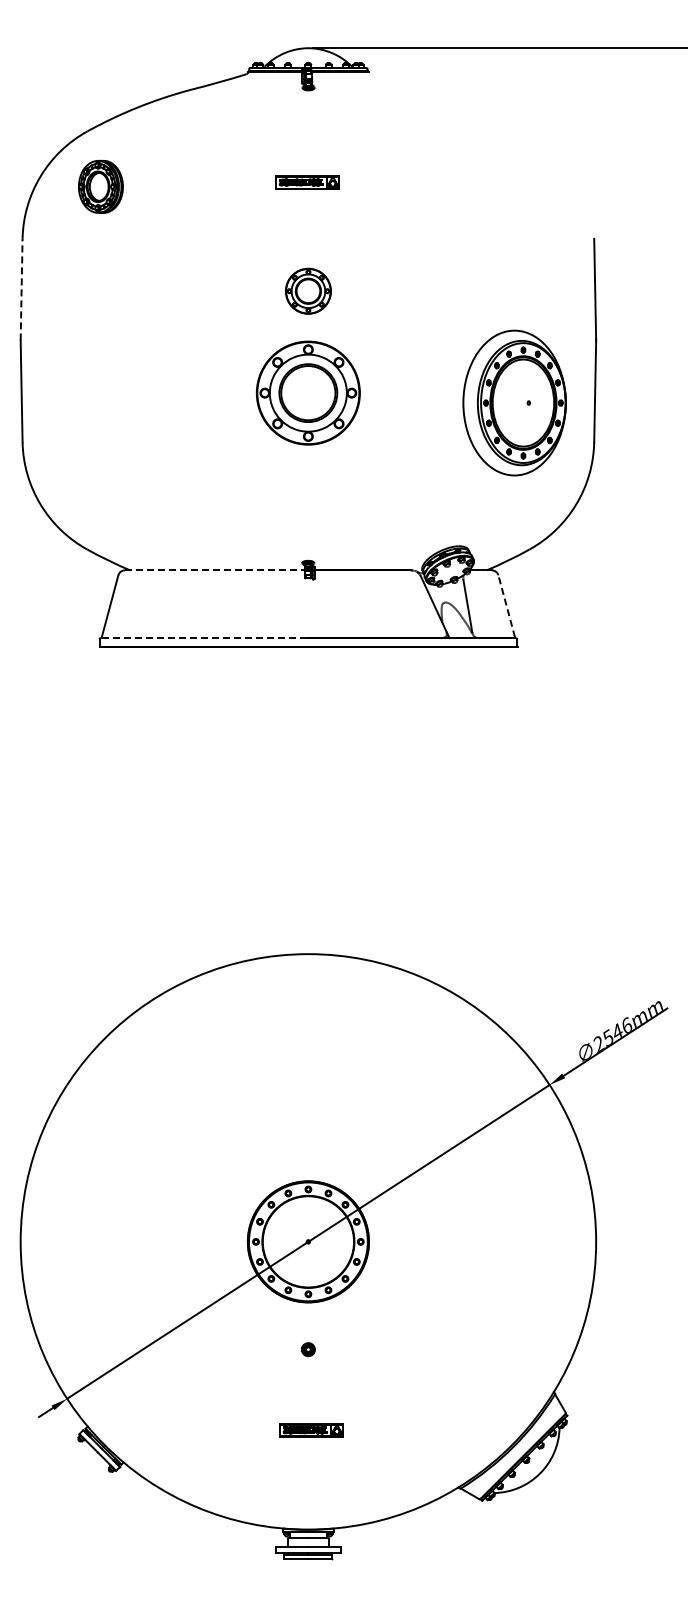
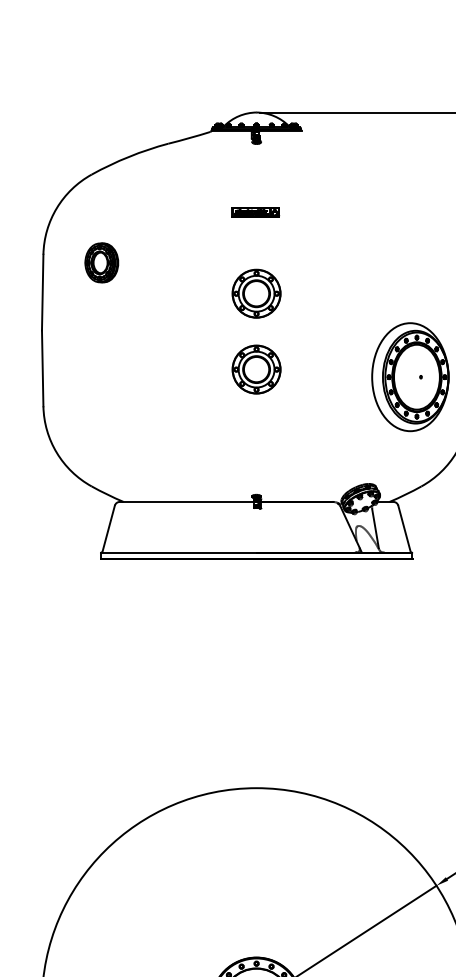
part: (100, 186) -> (101, 262), moved
line: (21, 289) -> (42, 292), dashed -> solid
part: (308, 291) -> (256, 293), size x1.43
part: (308, 392) -> (256, 369), size x0.62
line: (214, 570) -> (186, 502), dashed -> solid
line: (506, 605) -> (404, 528), dashed -> solid
line: (205, 638) -> (179, 552), dashed -> solid

